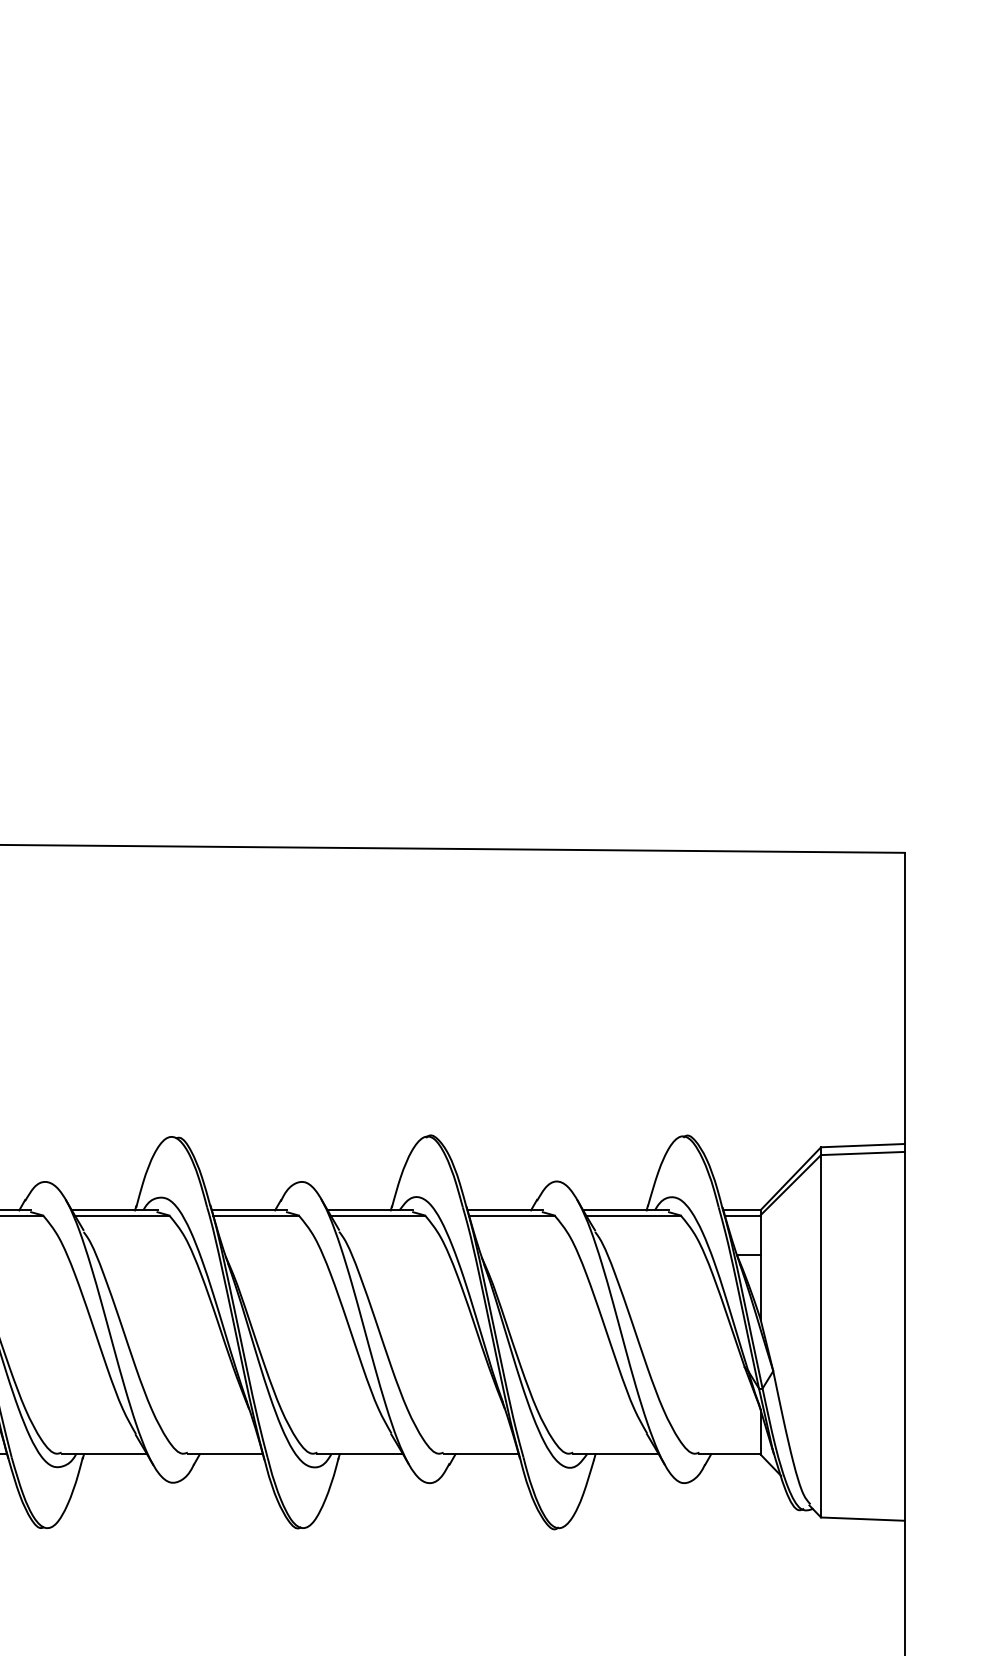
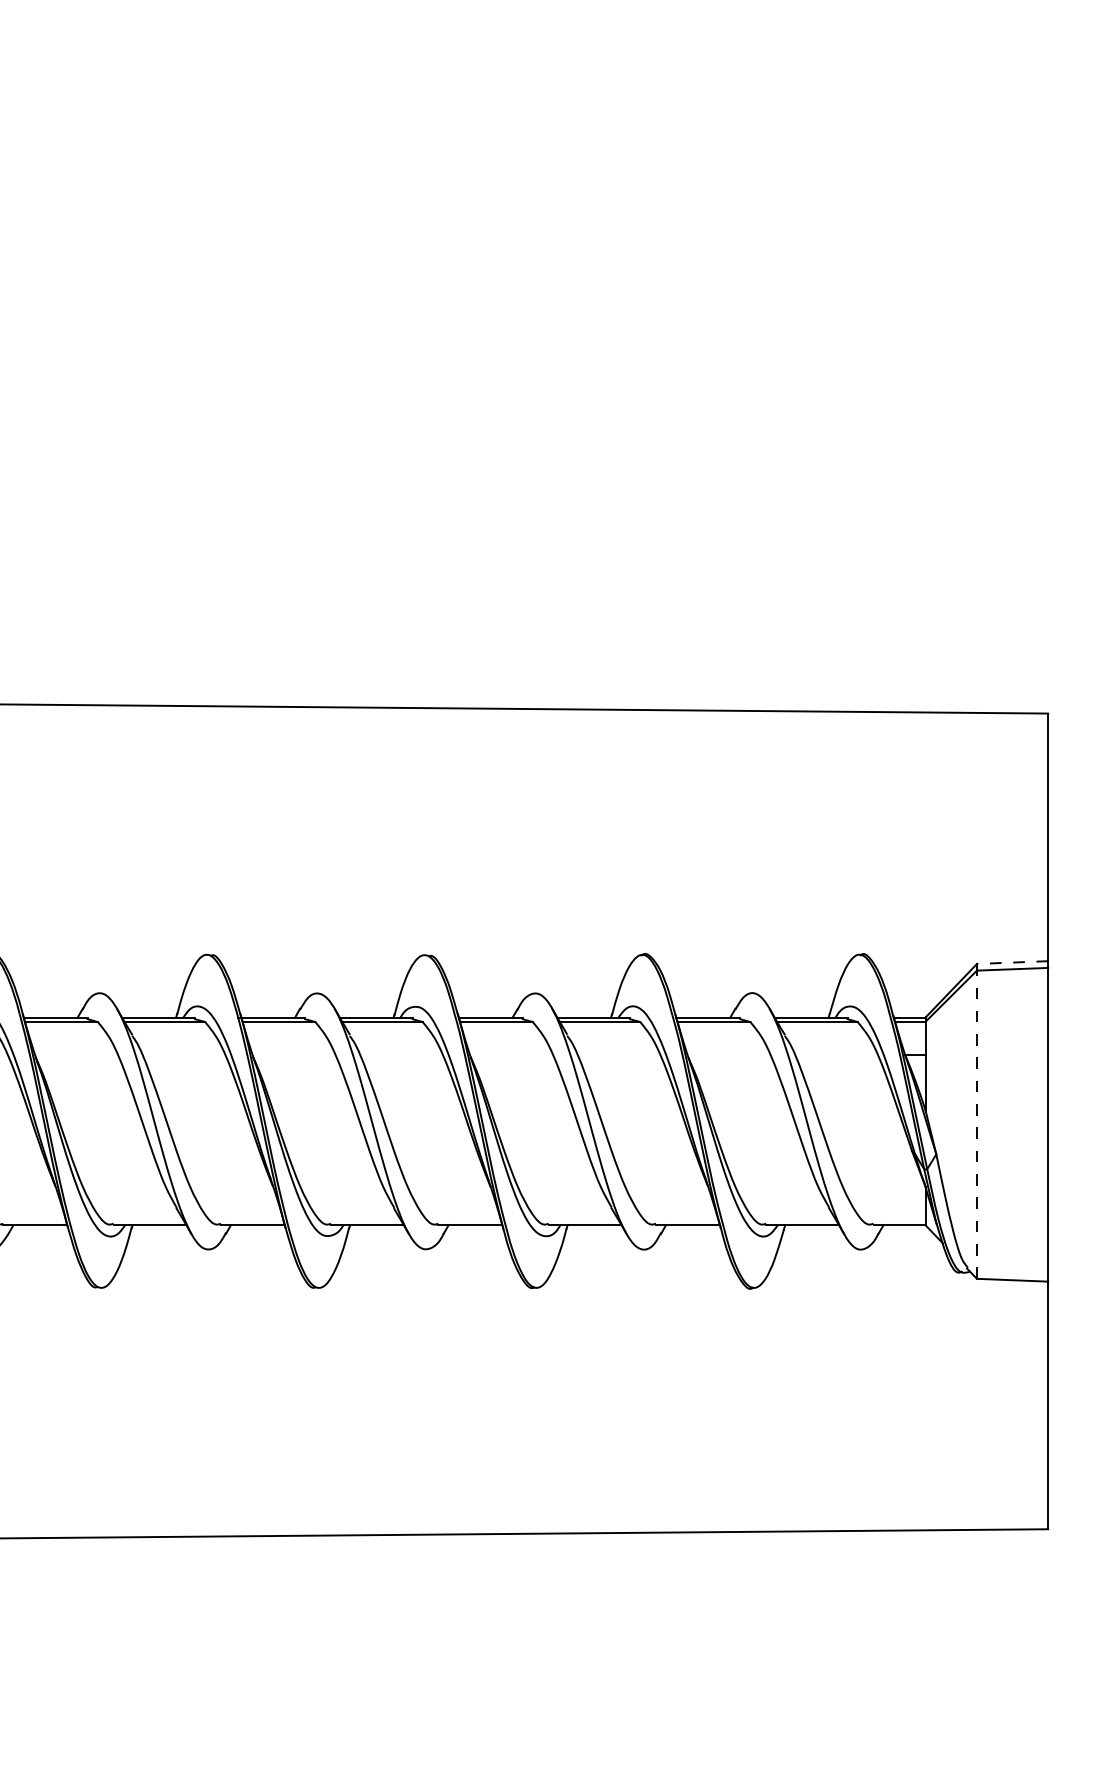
line: (862, 1145) -> (1012, 962), solid -> dashed
line: (820, 1336) -> (976, 1124), solid -> dashed

